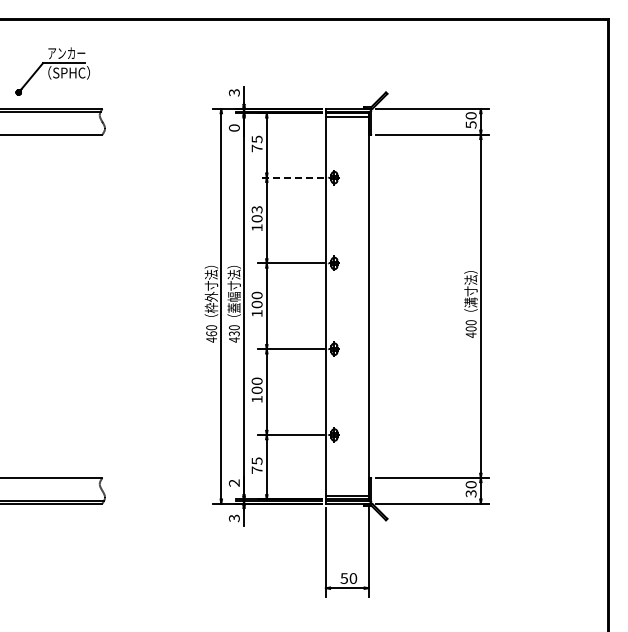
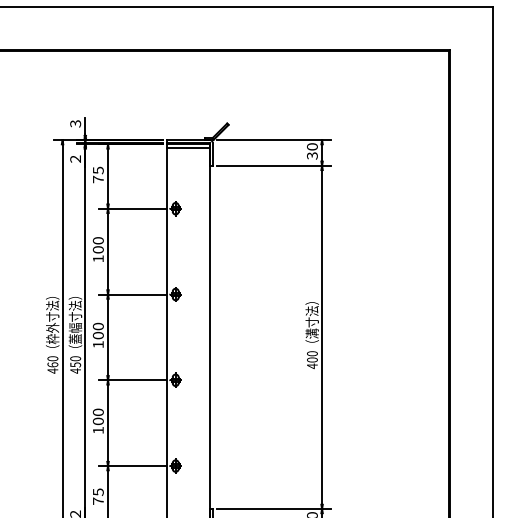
text: (470, 124) -> (311, 155), 50 -> 30
text: (234, 127) -> (75, 158), 0 -> 2
line: (290, 177) -> (131, 208), dashed -> solid
text: (256, 209) -> (97, 240), 103 -> 100
text: (234, 333) -> (75, 364), 430 -> 450

